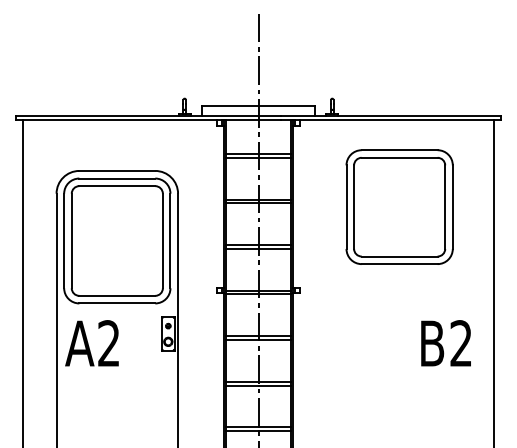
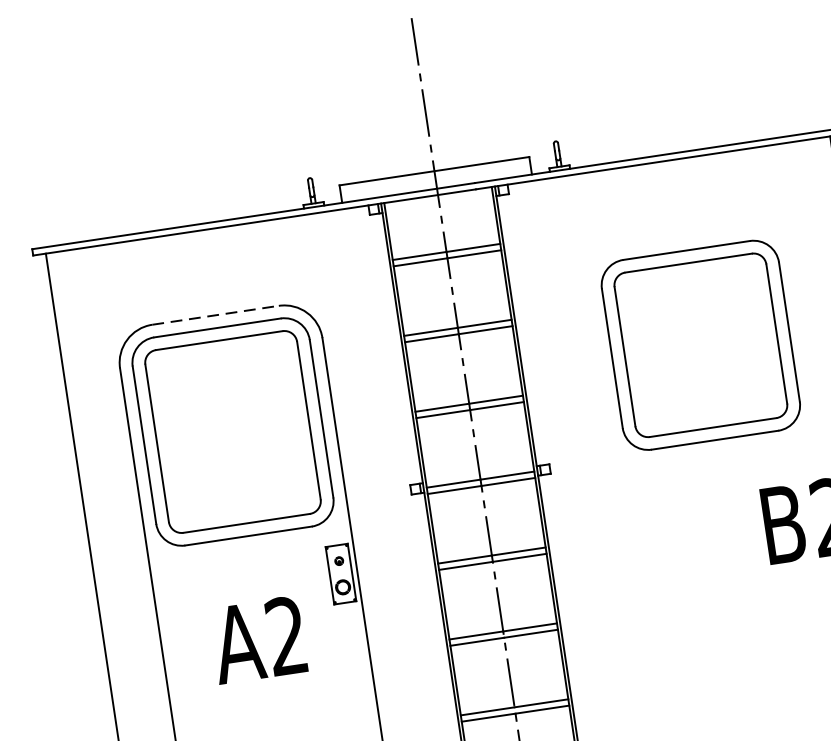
line: (117, 170) -> (215, 314), solid -> dashed
part: (399, 206) -> (700, 344), moved
text: (91, 343) -> (257, 640), moved

